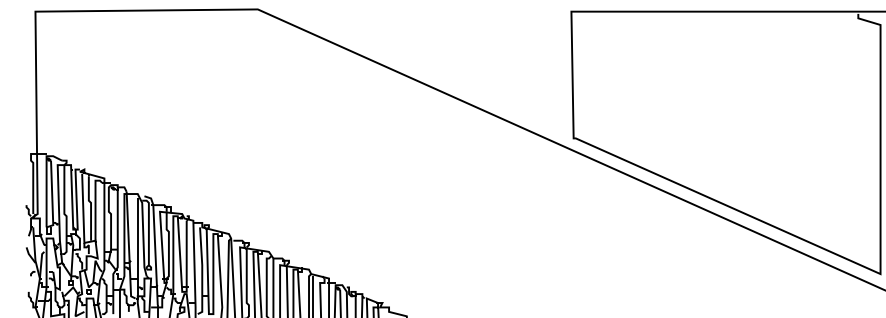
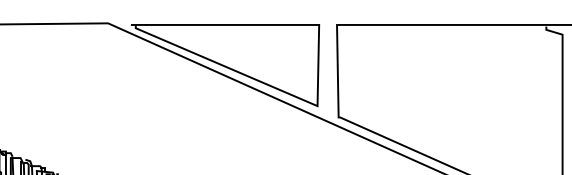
curve: (418, 67) -> (225, 65), added

